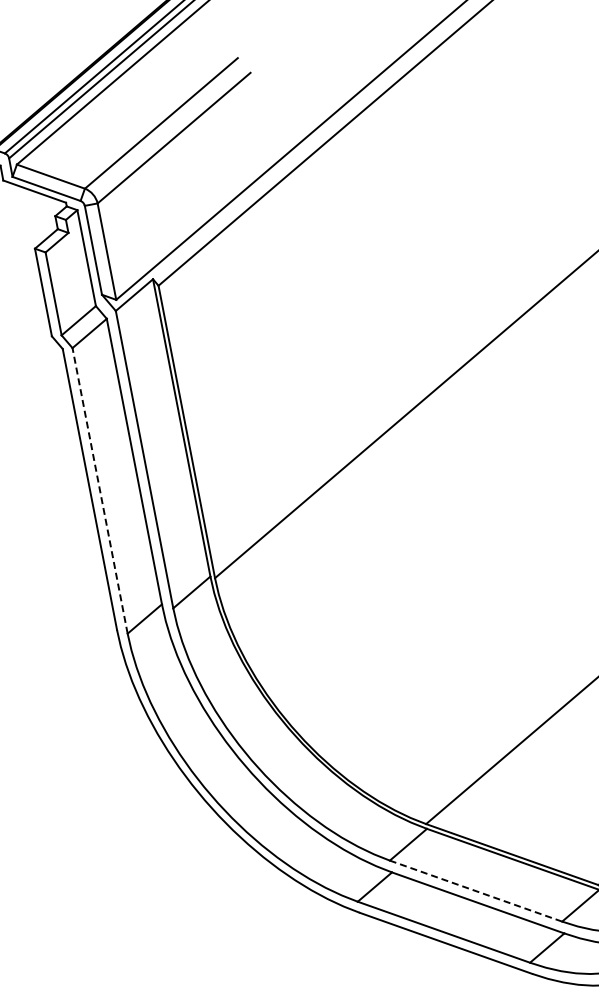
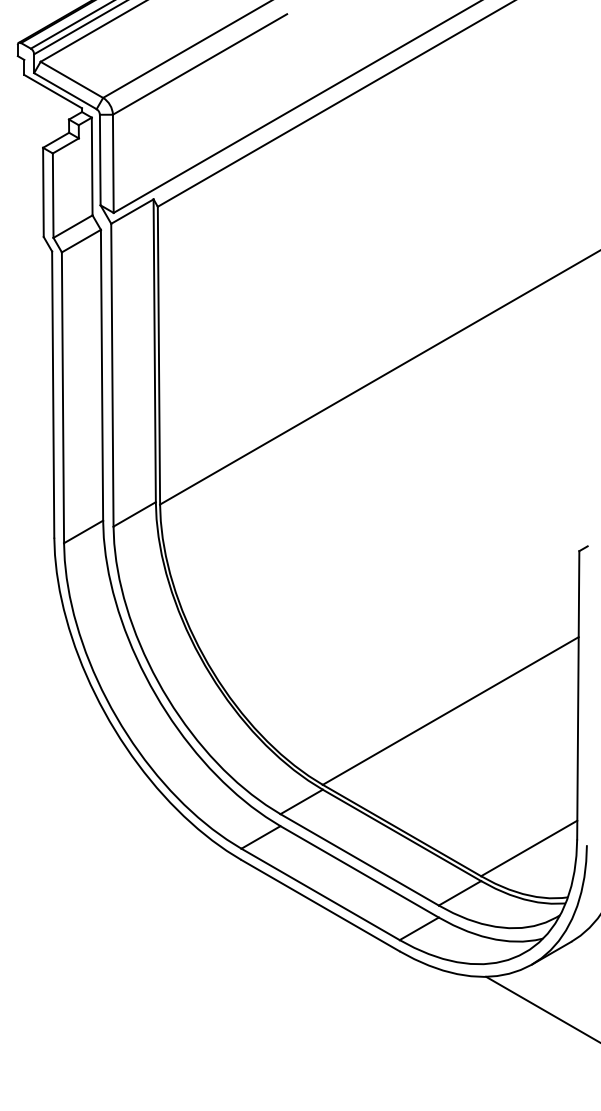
line: (99, 490) -> (62, 397), dashed -> solid
line: (475, 890) -> (359, 859), dashed -> solid

